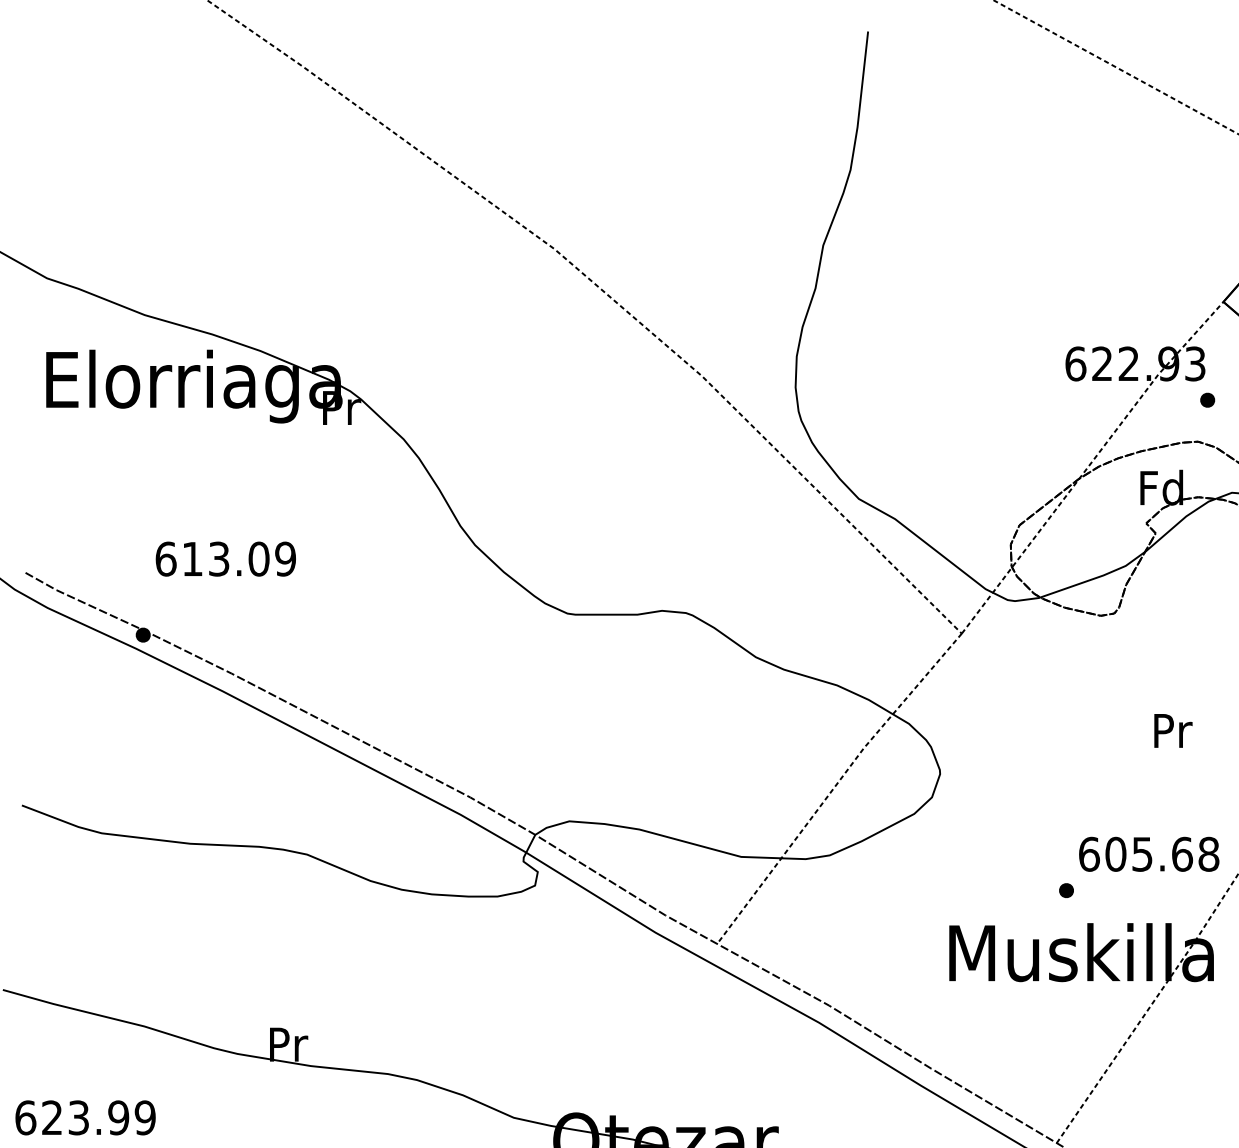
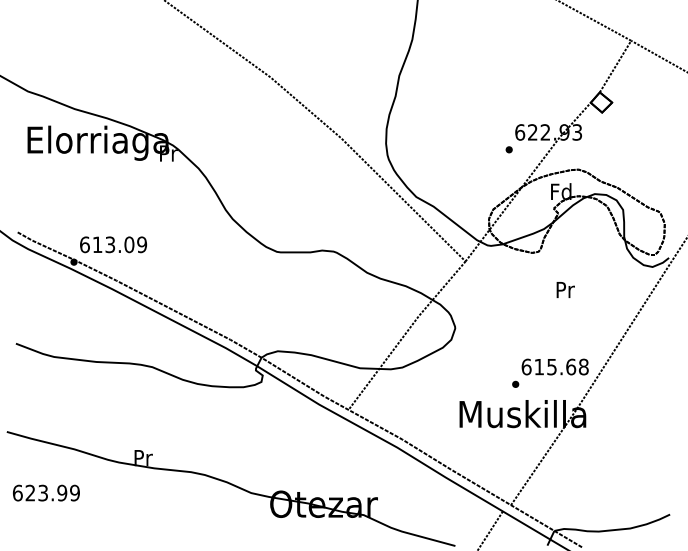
part: (1206, 399) -> (508, 149), moved
text: (225, 558) -> (113, 244), moved
text: (1172, 729) -> (565, 289), moved
text: (1116, 853) -> (539, 366), 605.68 -> 615.68

